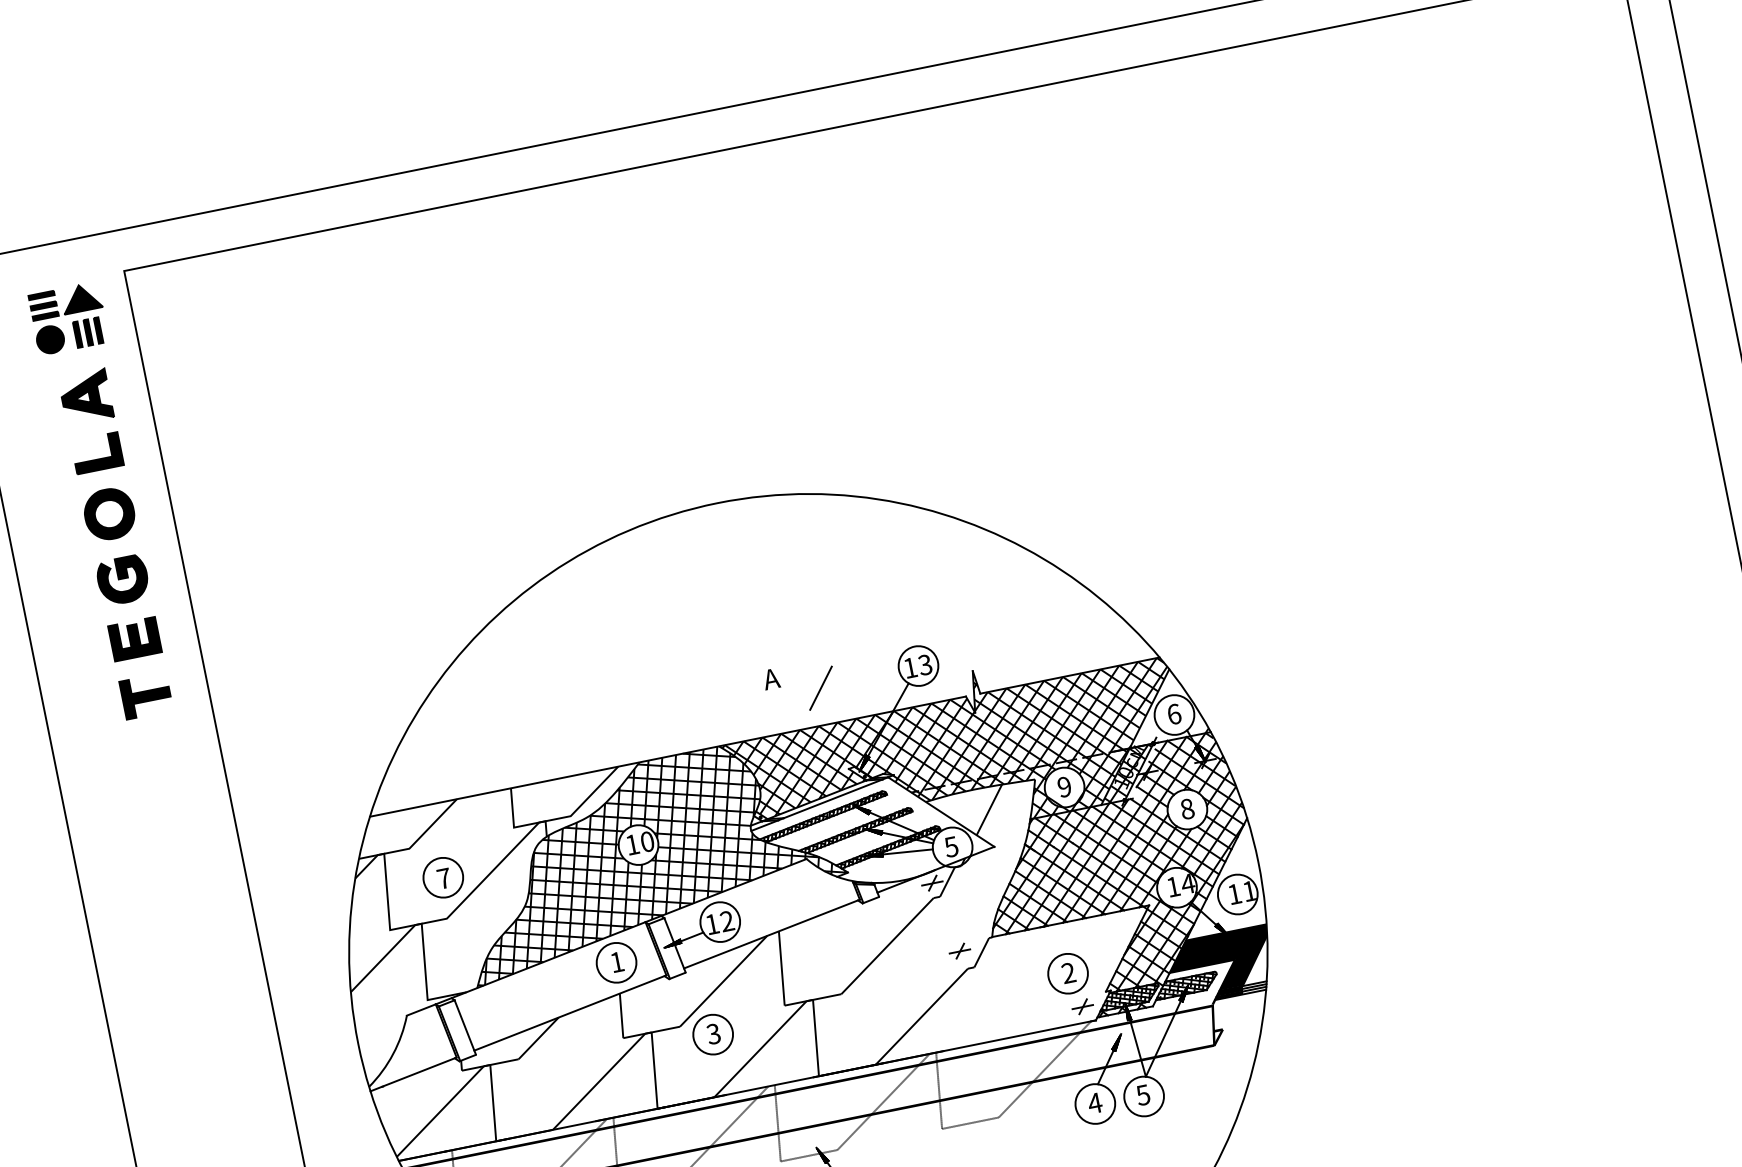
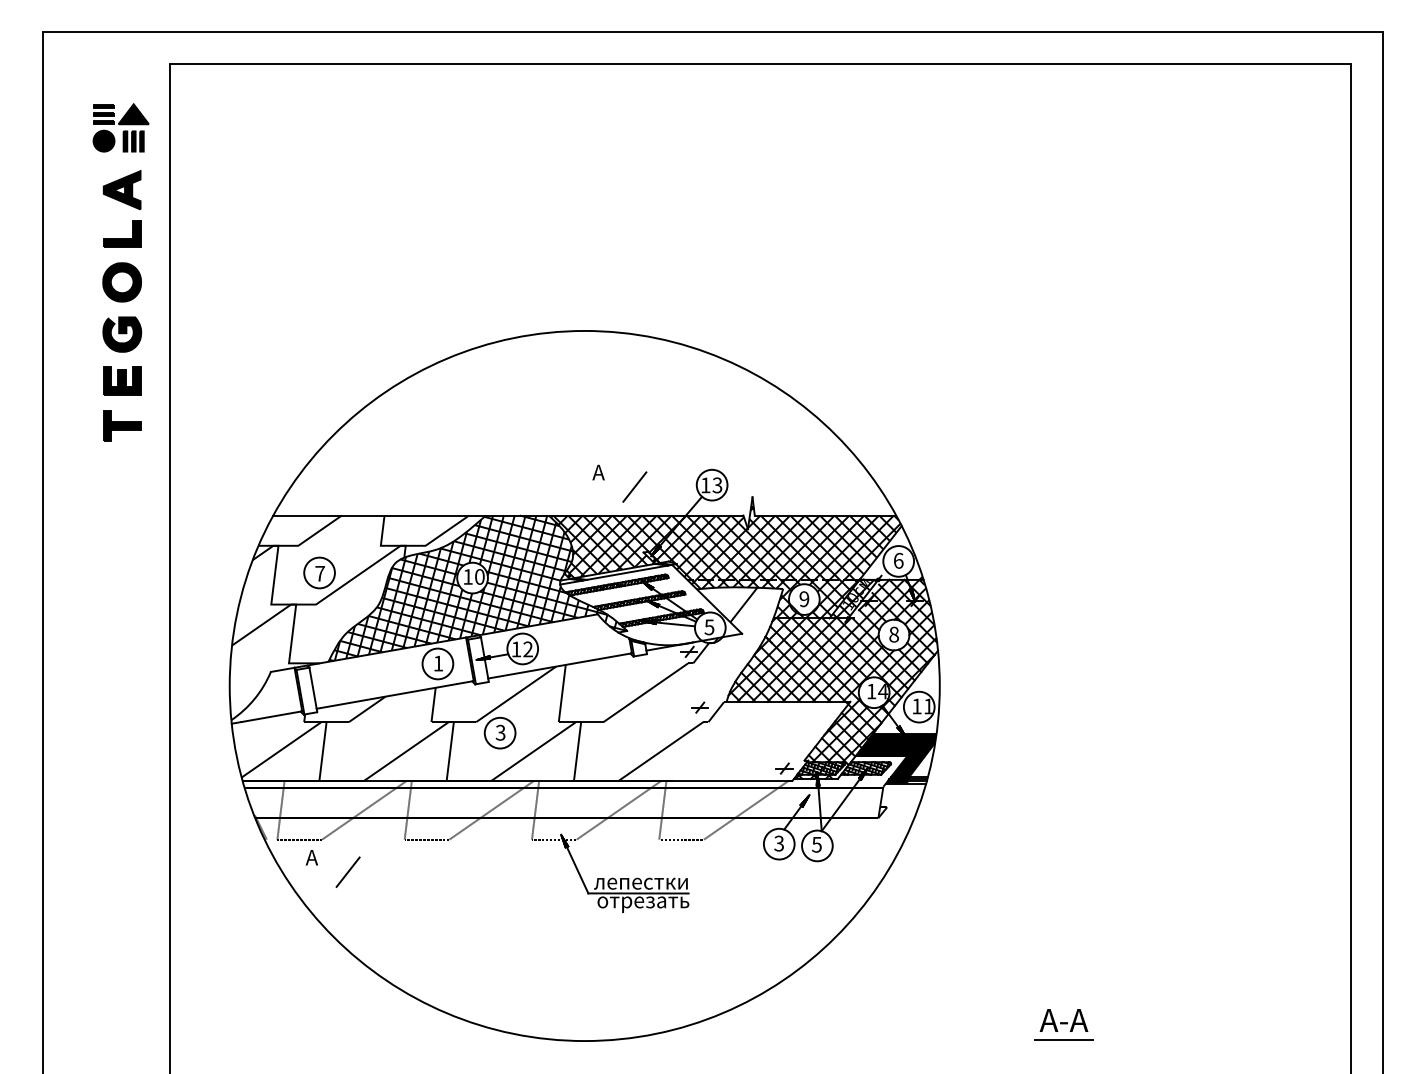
part: (104, 502) -> (120, 272), moved
part: (1068, 974) -> (778, 741), removed
text: (1094, 1103) -> (778, 843), 4 -> 3

